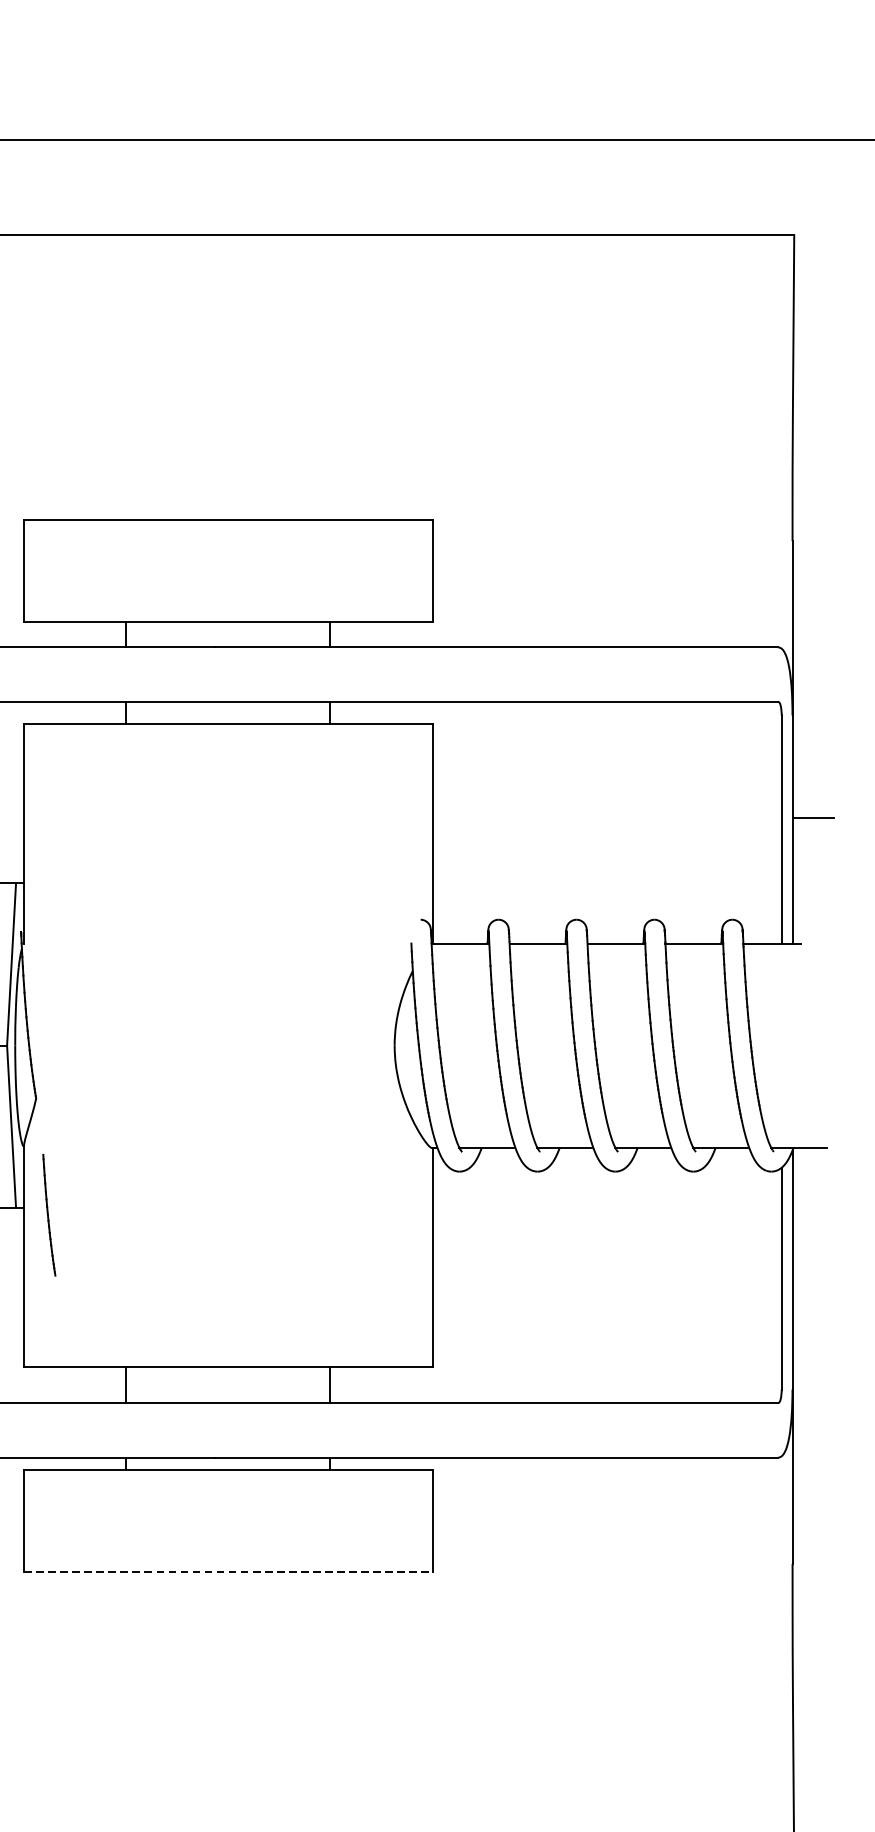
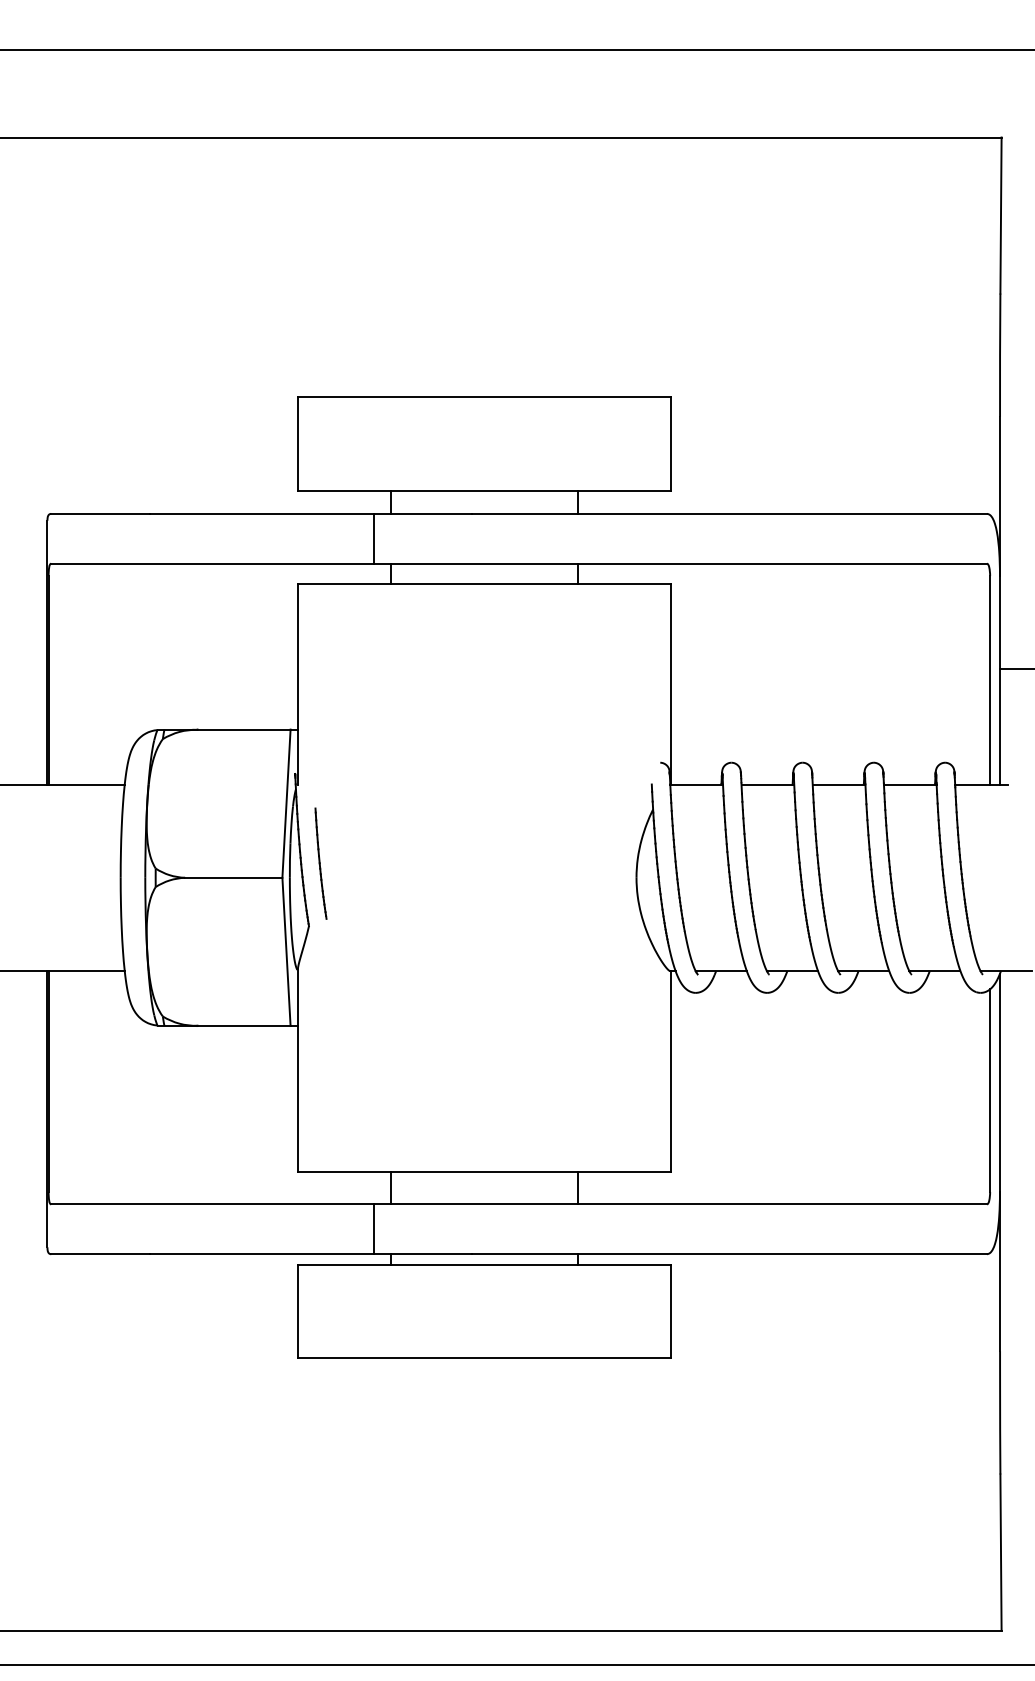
line: (107, 674) -> (374, 538), added
part: (48, 1214) -> (320, 863), moved
line: (107, 1430) -> (374, 1229), added
line: (228, 1571) -> (484, 1358), dashed -> solid

